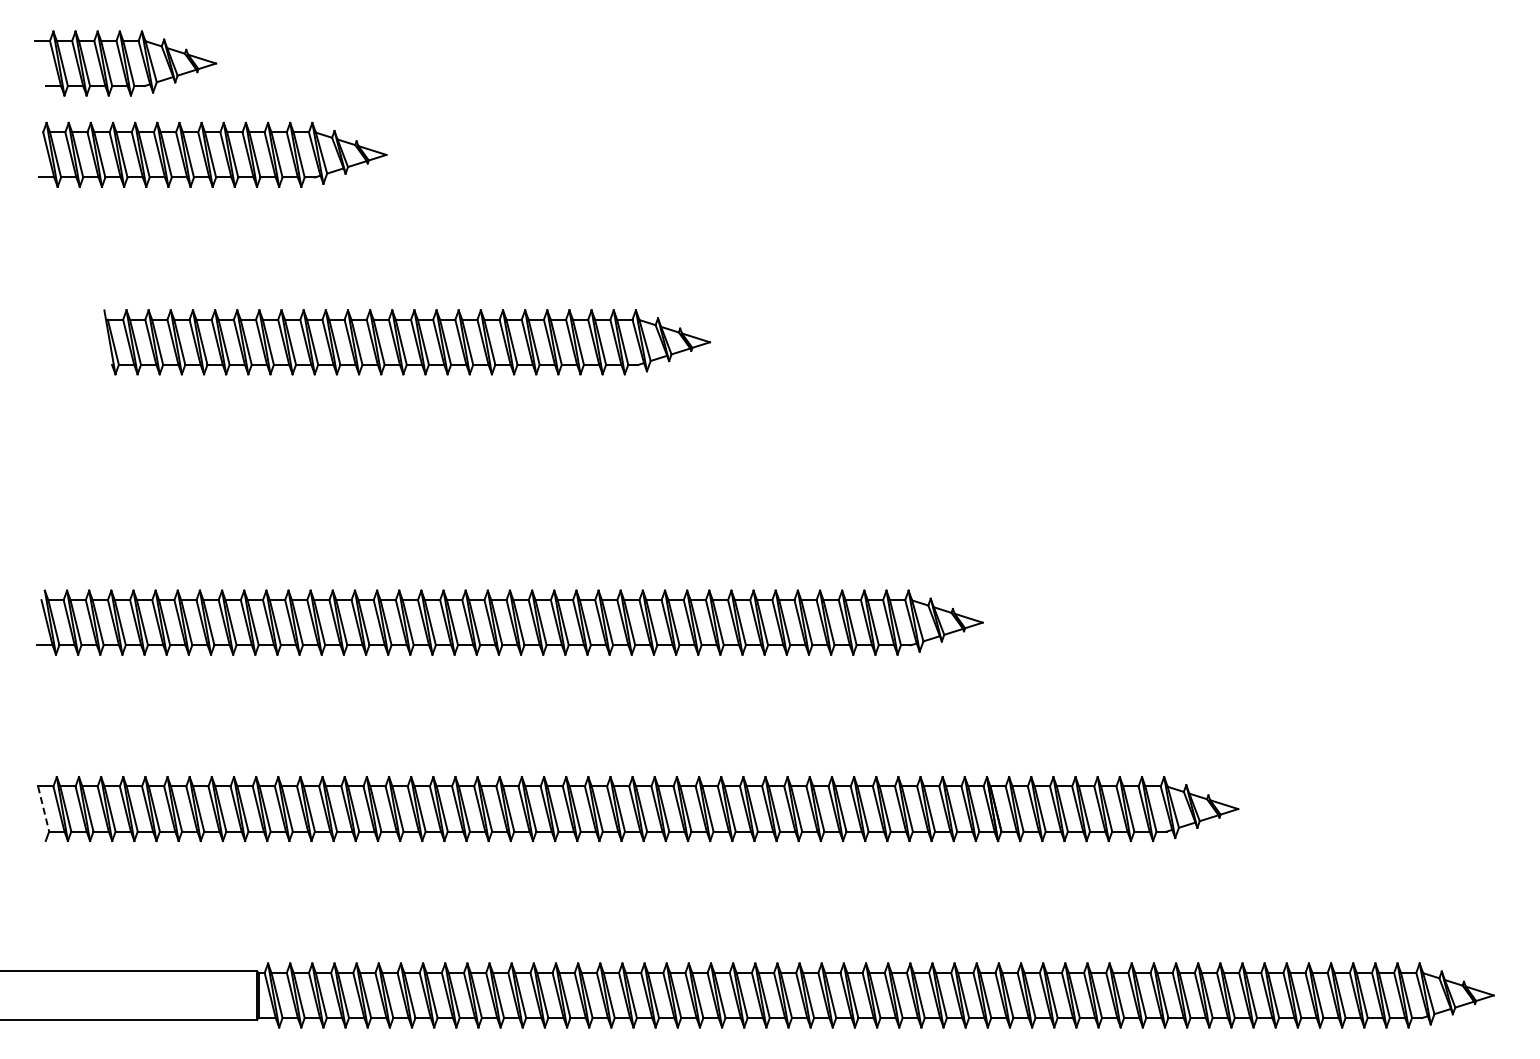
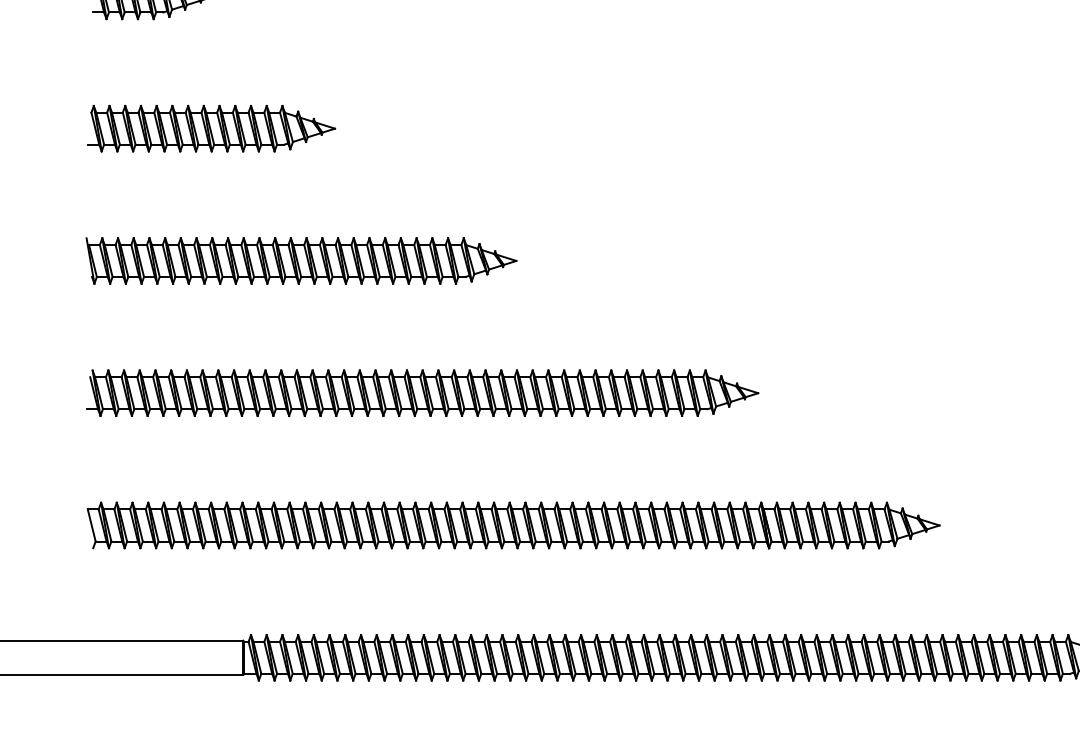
part: (212, 154) -> (211, 128), moved
part: (406, 342) -> (301, 261), moved
line: (43, 809) -> (91, 525), dashed -> solid

